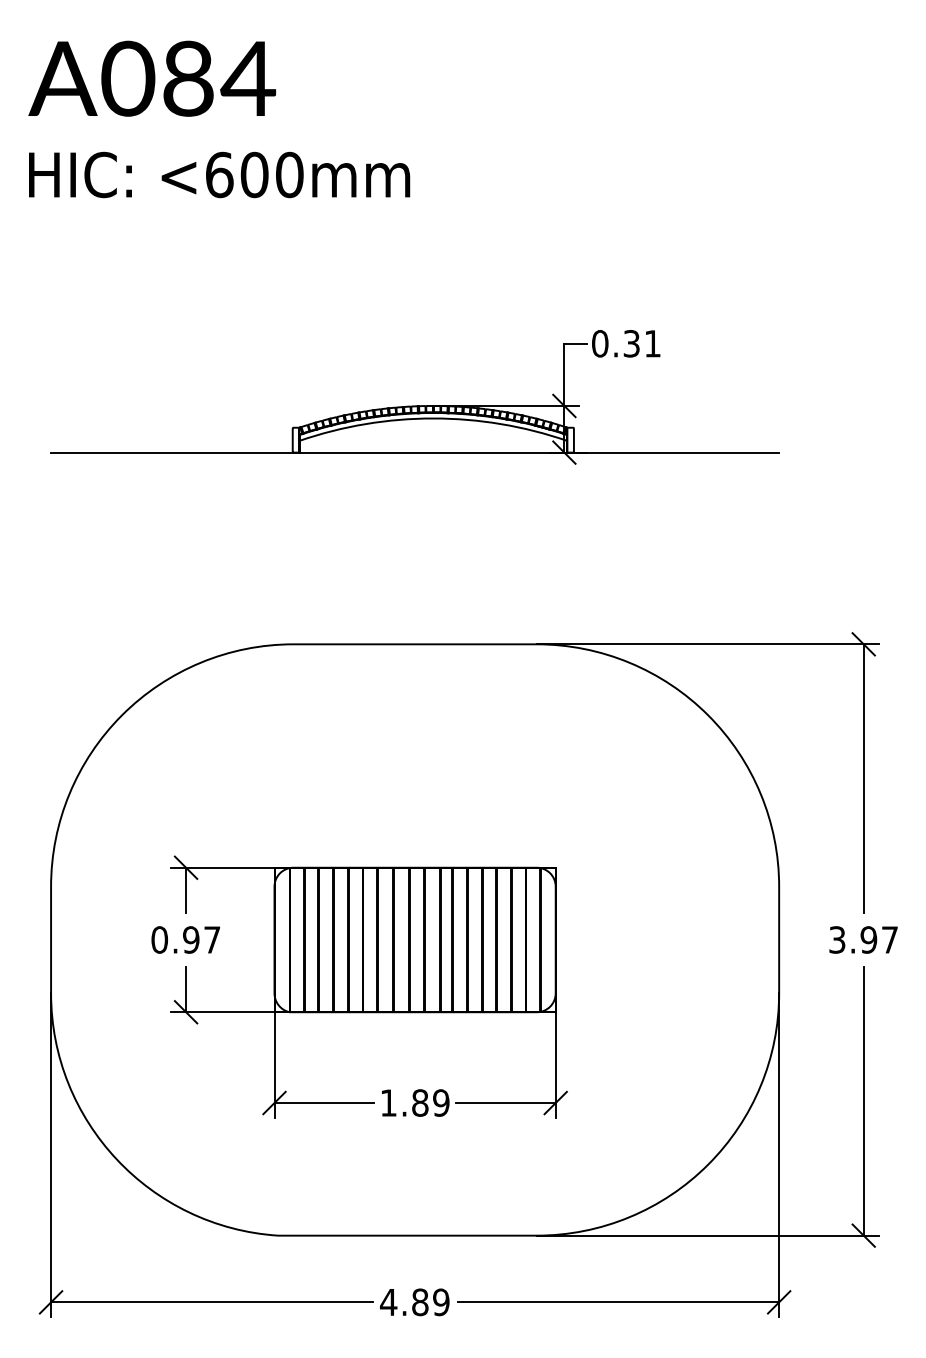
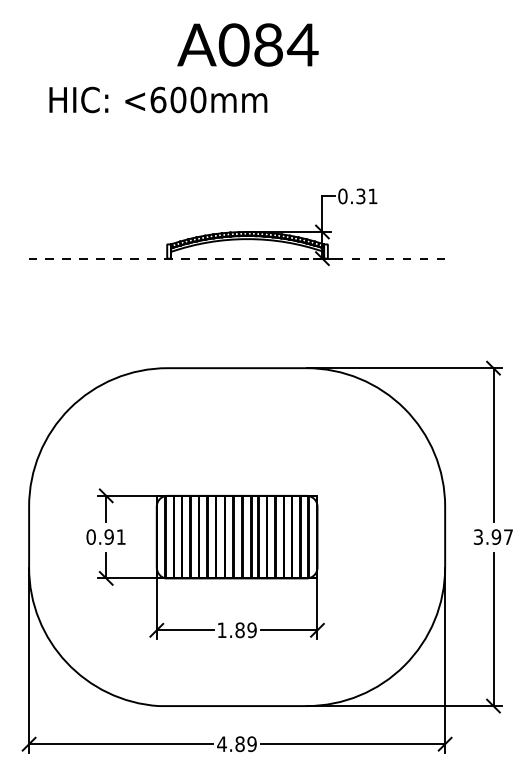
text: (151, 77) -> (247, 44), moved
text: (219, 174) -> (158, 99), moved
line: (414, 452) -> (236, 258), solid -> dashed
text: (211, 938) -> (120, 536), 0.97 -> 0.91

